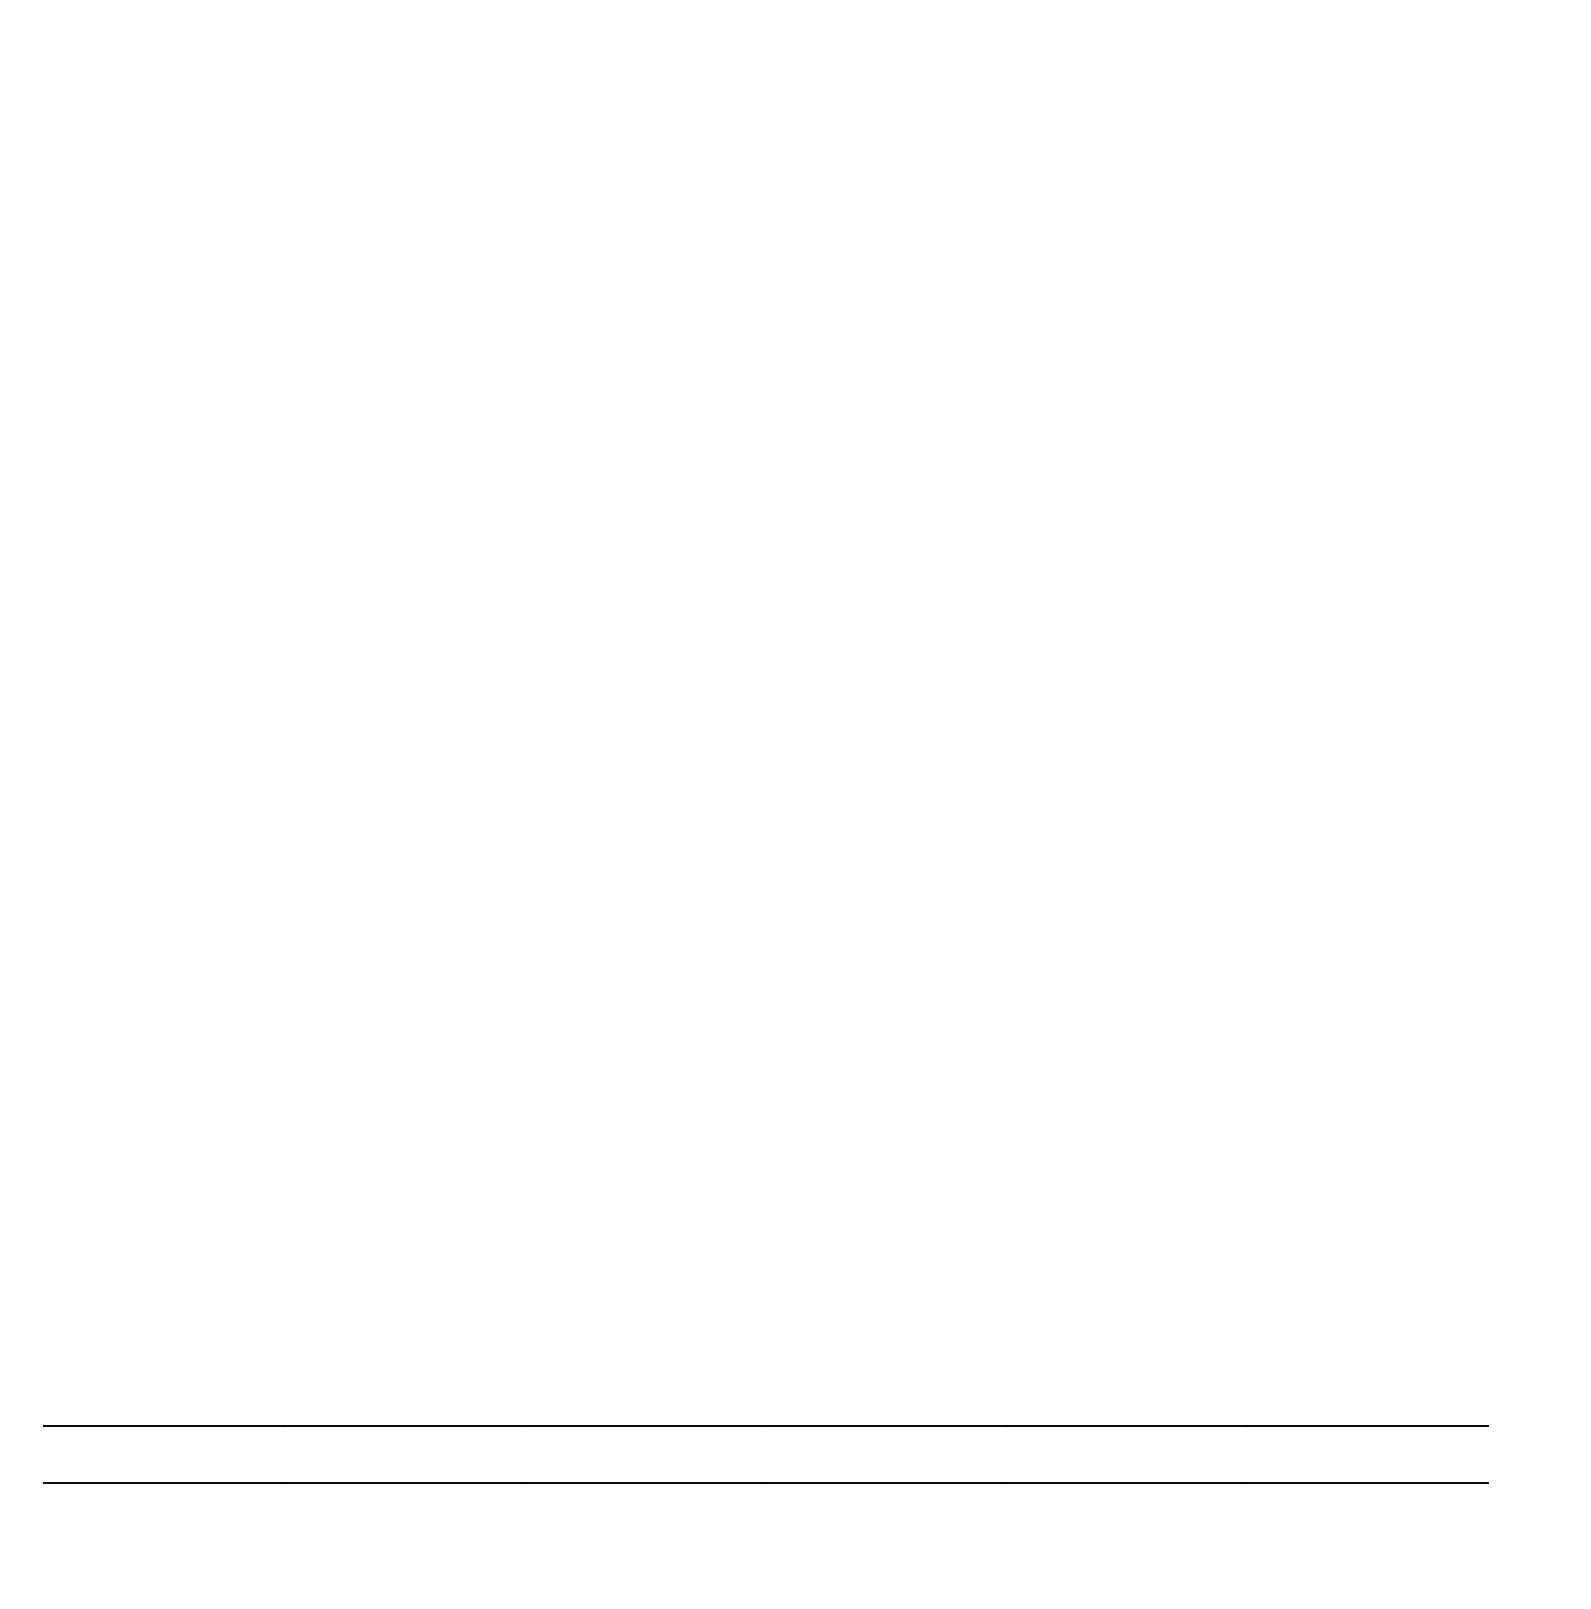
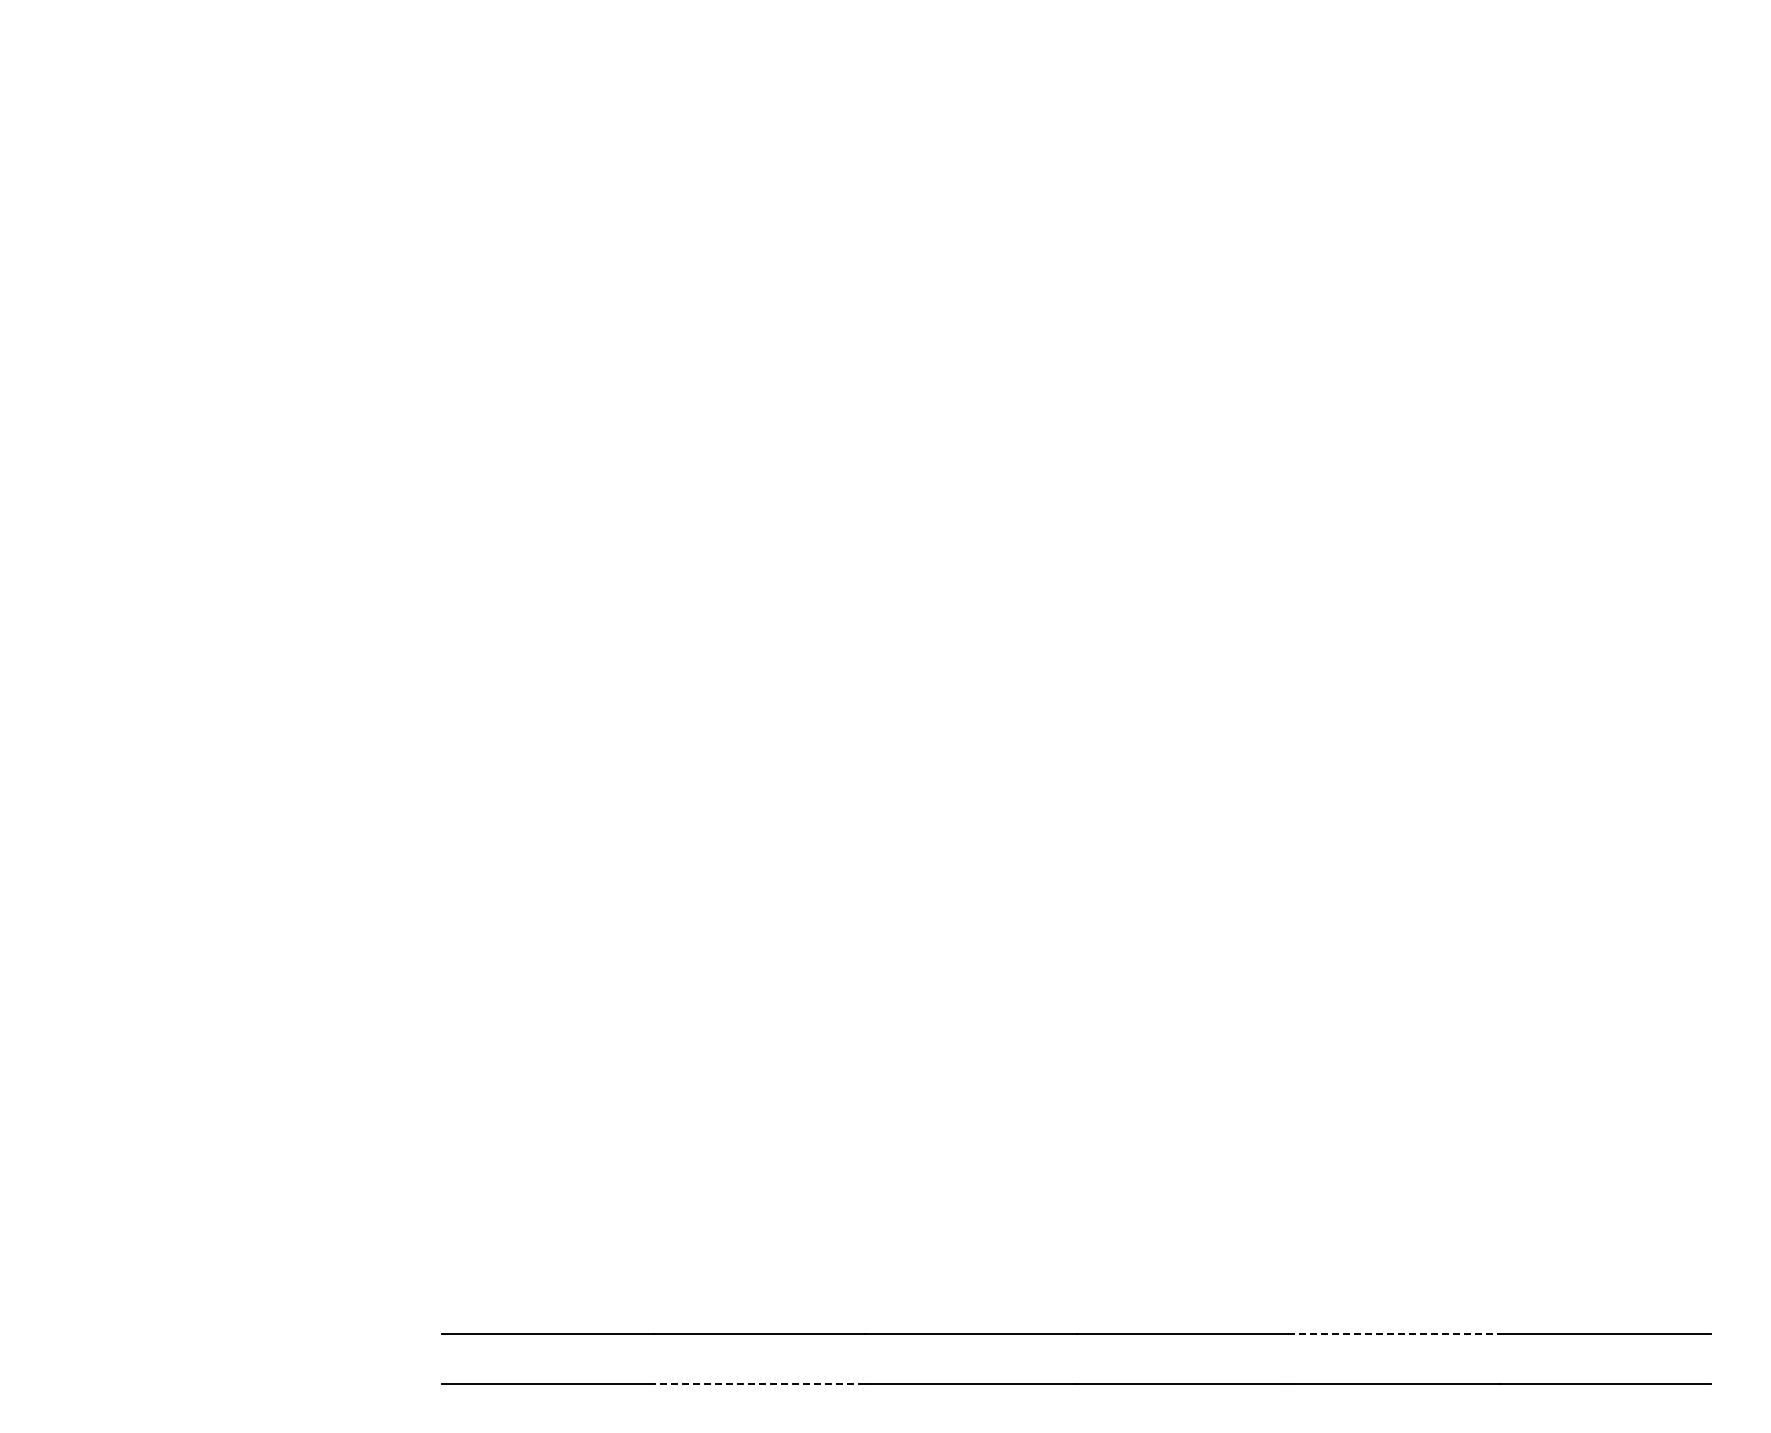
line: (1127, 1425) -> (1394, 1333), solid -> dashed
line: (404, 1482) -> (759, 1383), solid -> dashed

